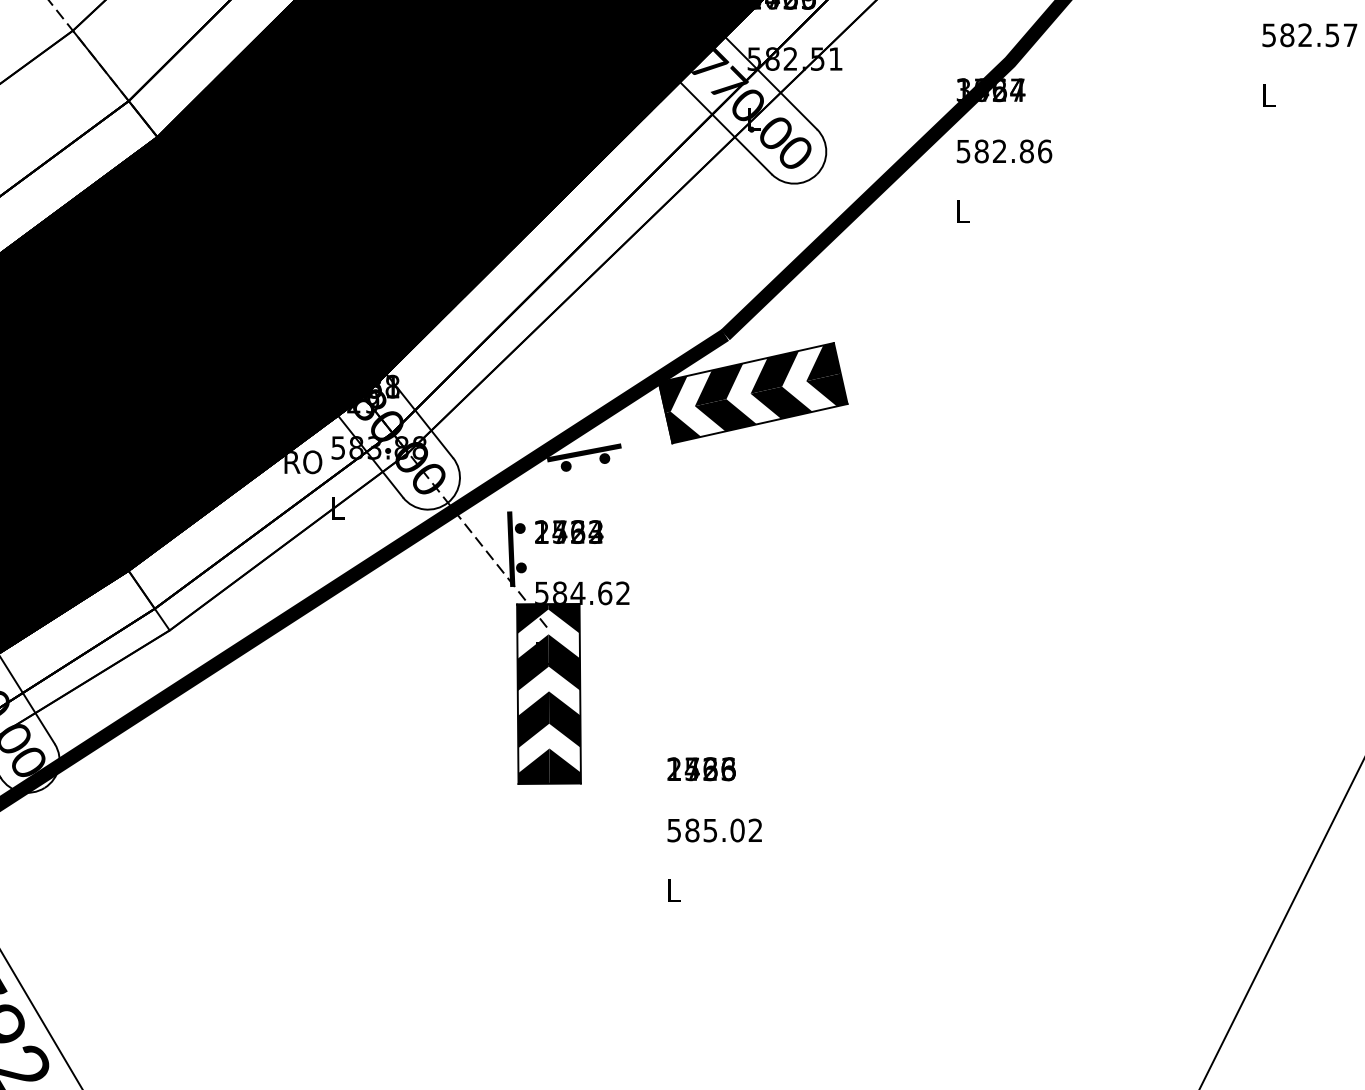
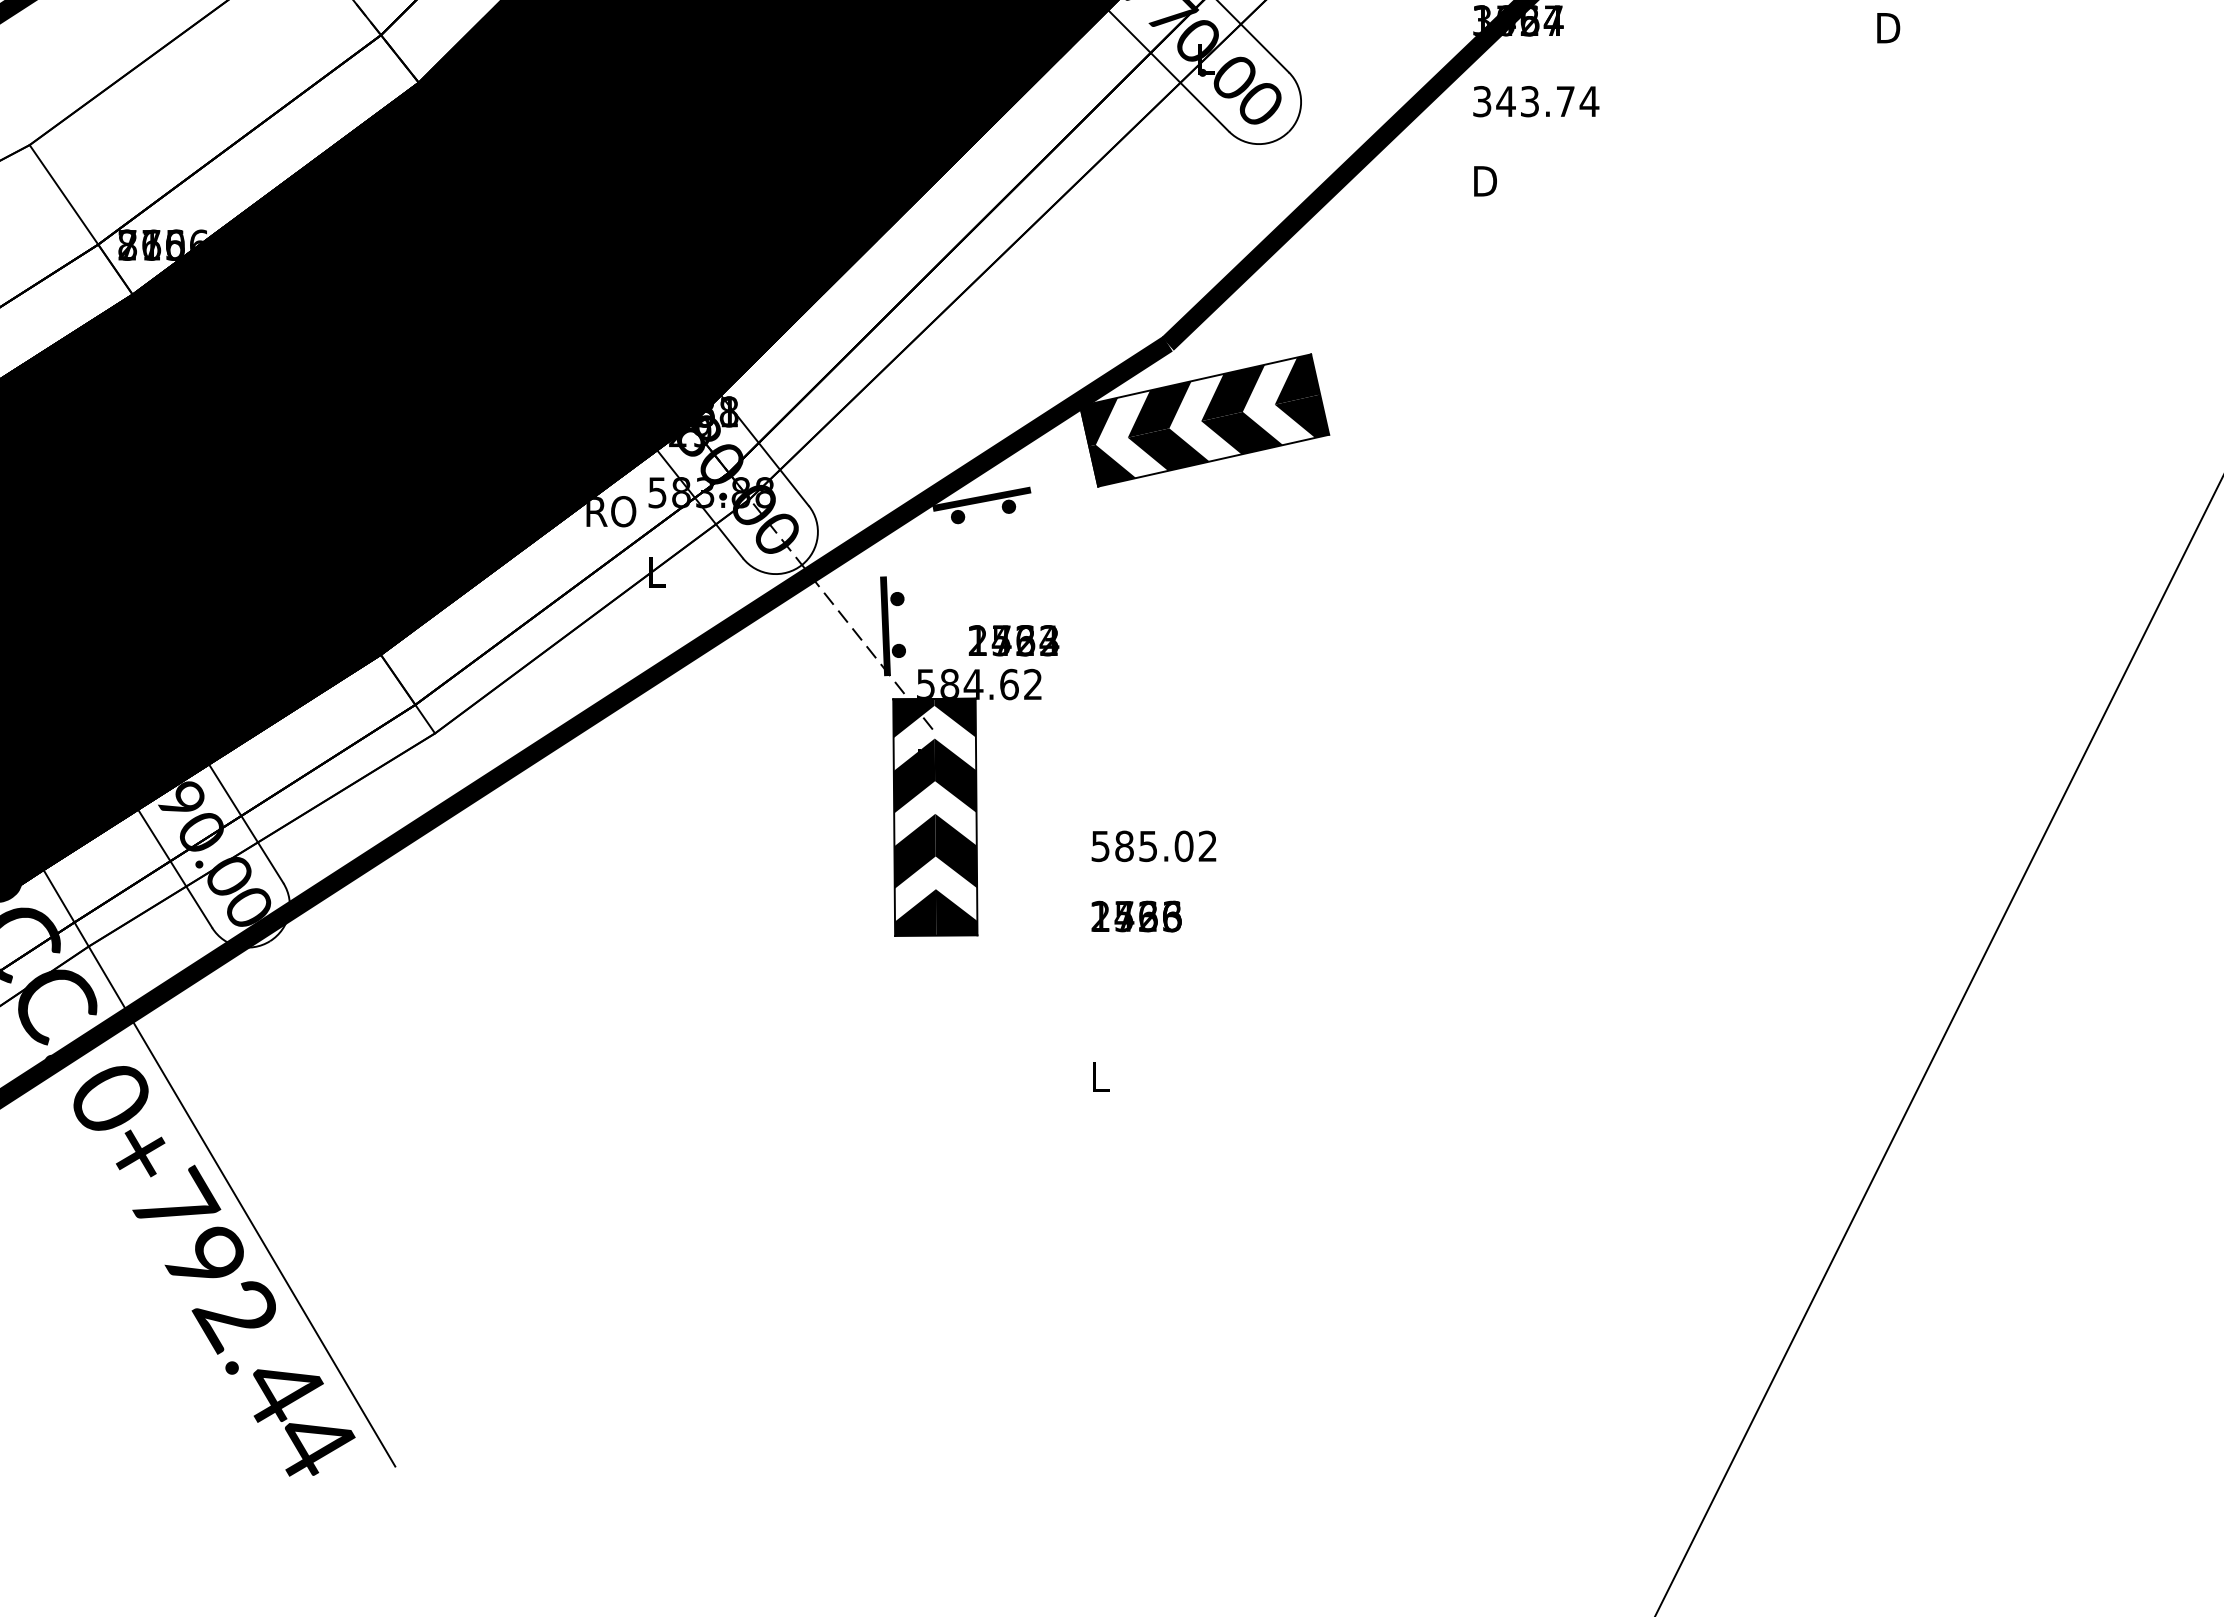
text: (1271, 96) -> (1888, 28), L -> D
text: (1004, 151) -> (1536, 101), 582.86 -> 343.74
text: (966, 212) -> (1485, 181), L -> D
text: (568, 531) -> (1013, 640), moved
text: (714, 830) -> (1153, 846), moved

